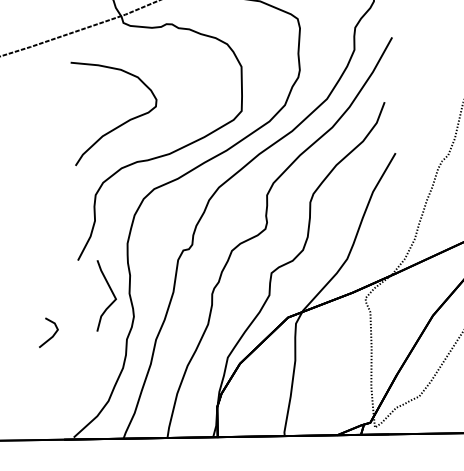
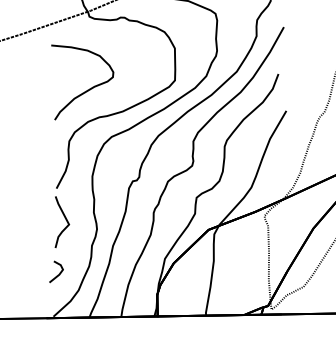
curve: (112, 294) -> (66, 221), moved
line: (53, 333) -> (59, 272), moved

